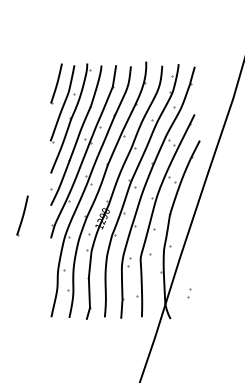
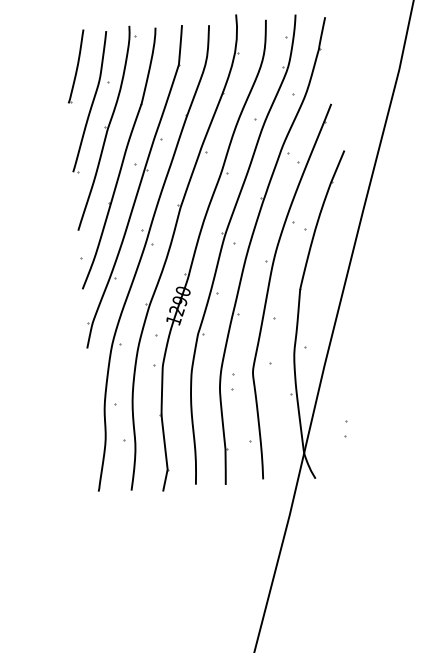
part: (22, 215) -> (32, 310), removed

